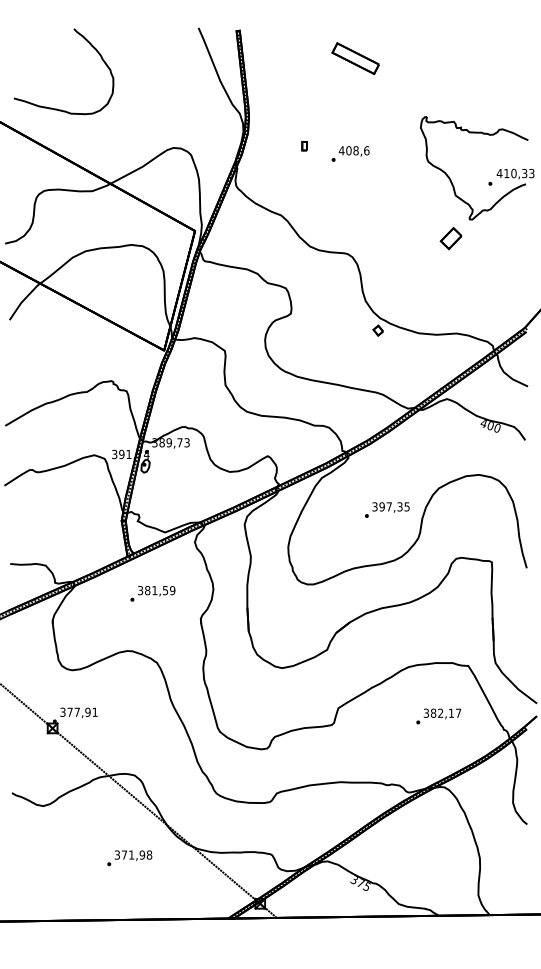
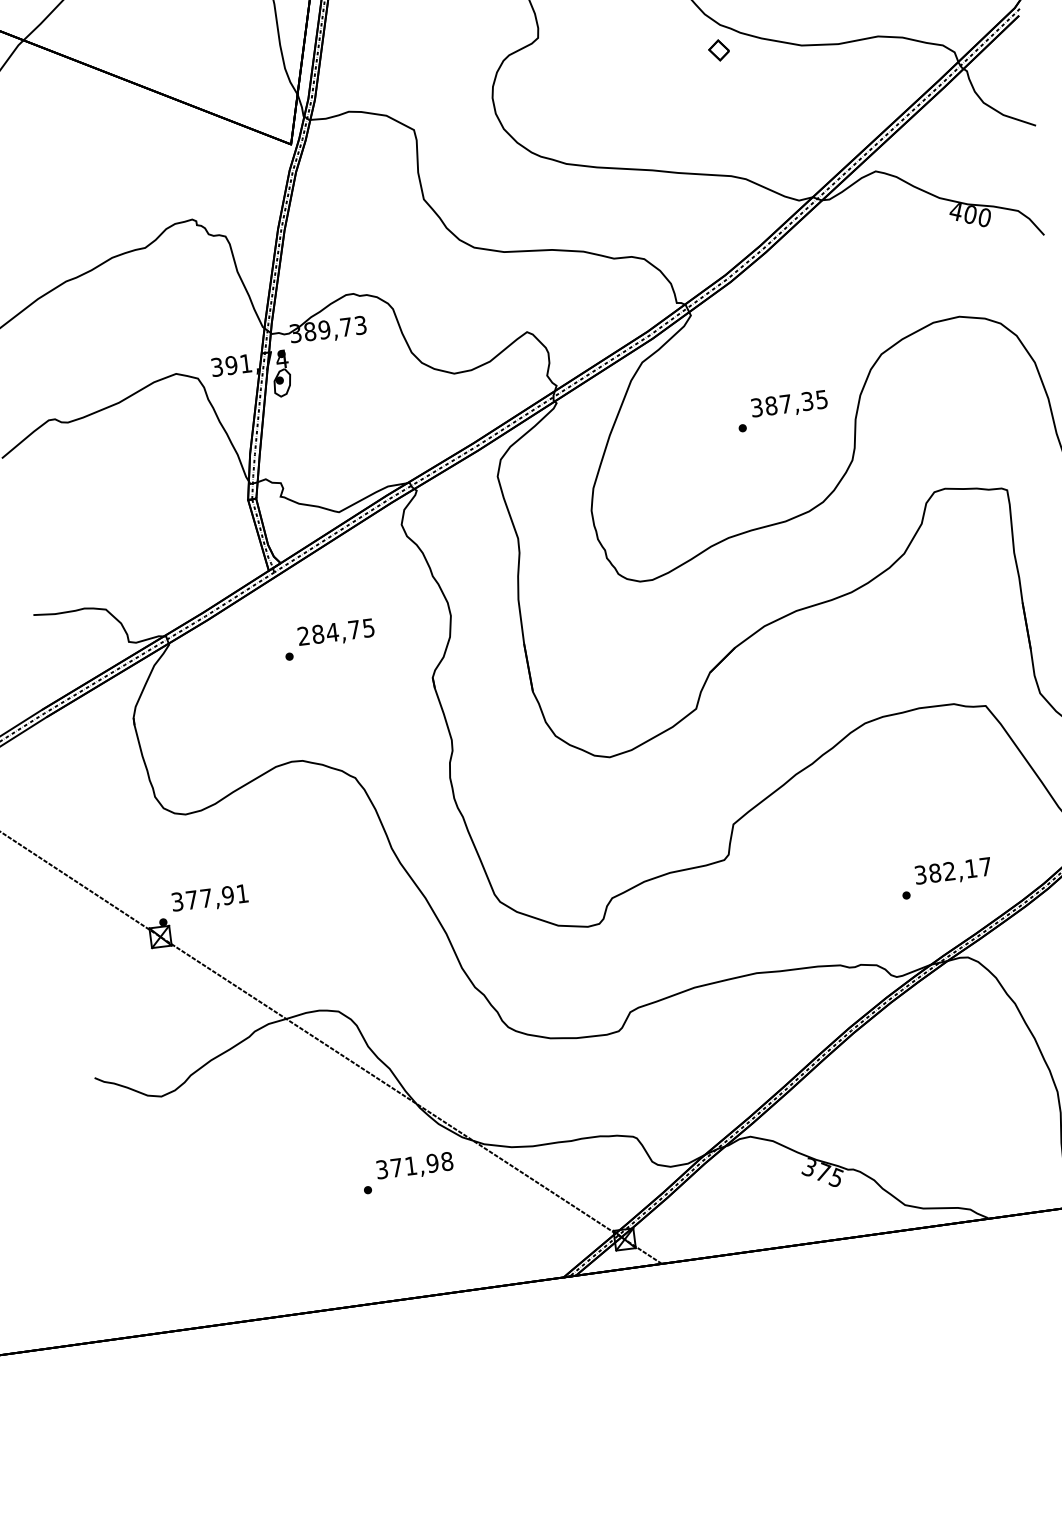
text: (381, 506) -> (769, 405), 397,35 -> 387,35
text: (156, 590) -> (335, 631), 381,59 -> 284,75
text: (438, 716) -> (945, 878), moved
text: (129, 858) -> (407, 1173), moved

